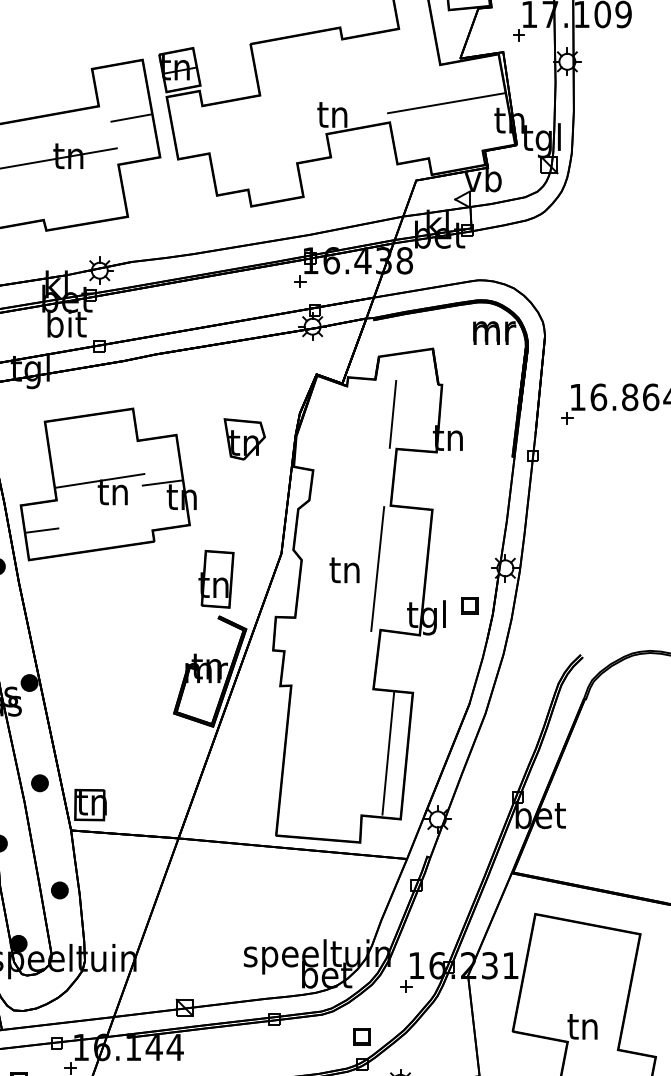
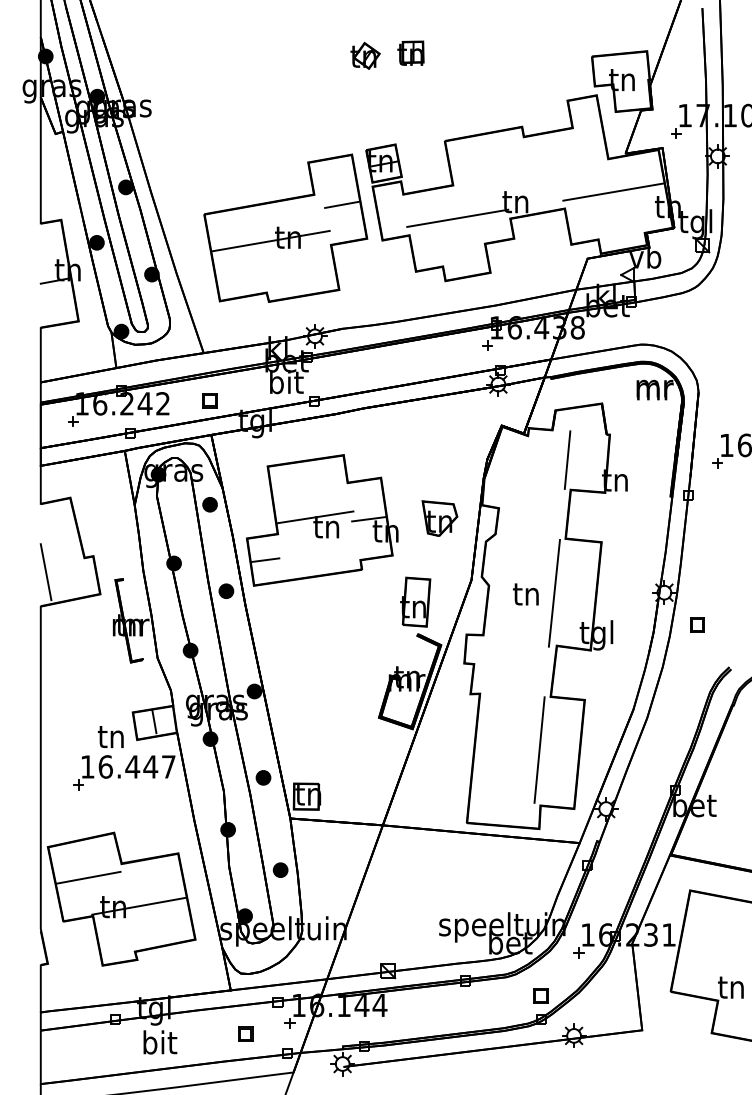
line: (265, 132) -> (457, 217), added
part: (244, 439) -> (439, 518), moved
part: (469, 605) -> (697, 624), moved
line: (388, 752) -> (539, 749), moved

